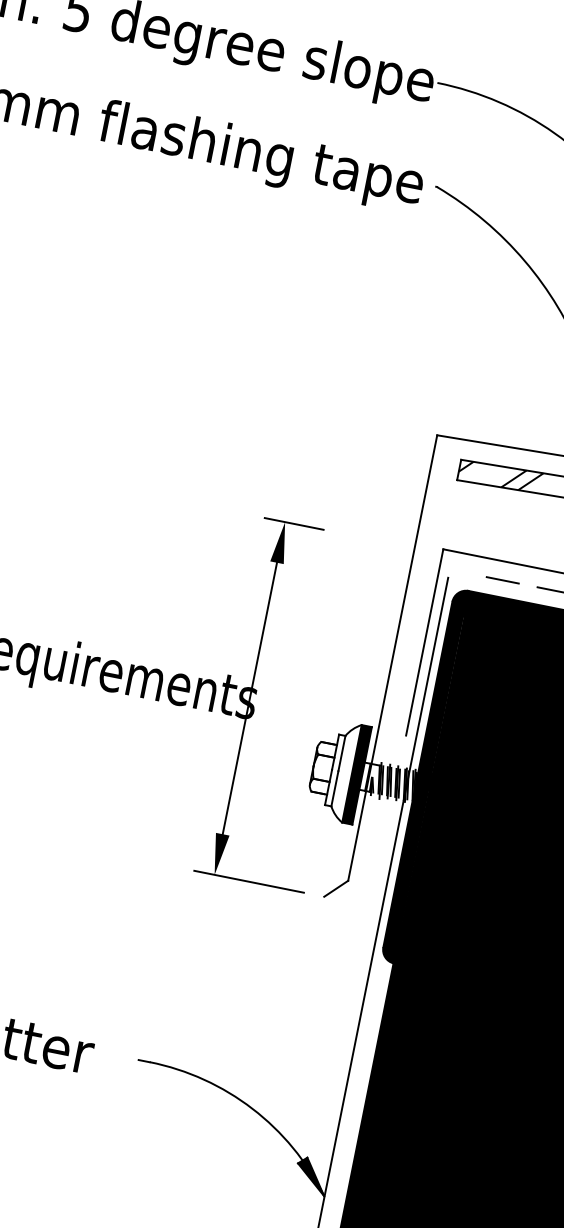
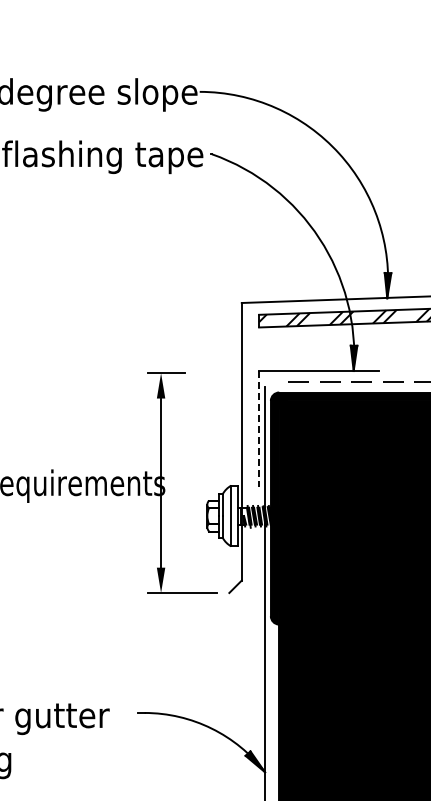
line: (425, 644) -> (259, 429), solid -> dashed
fill: (357, 774) -> (234, 515), removed

